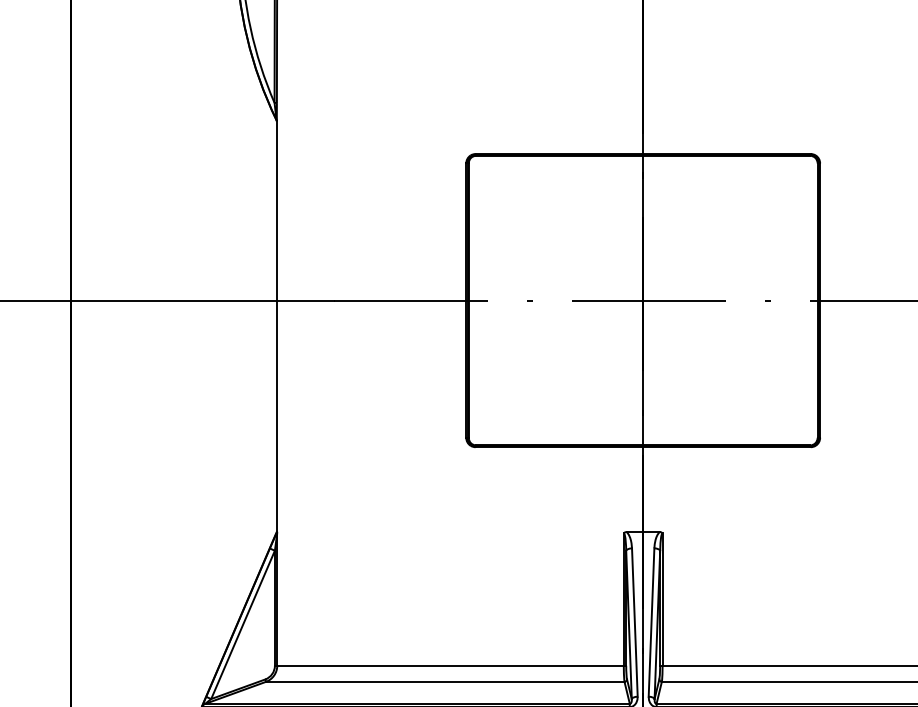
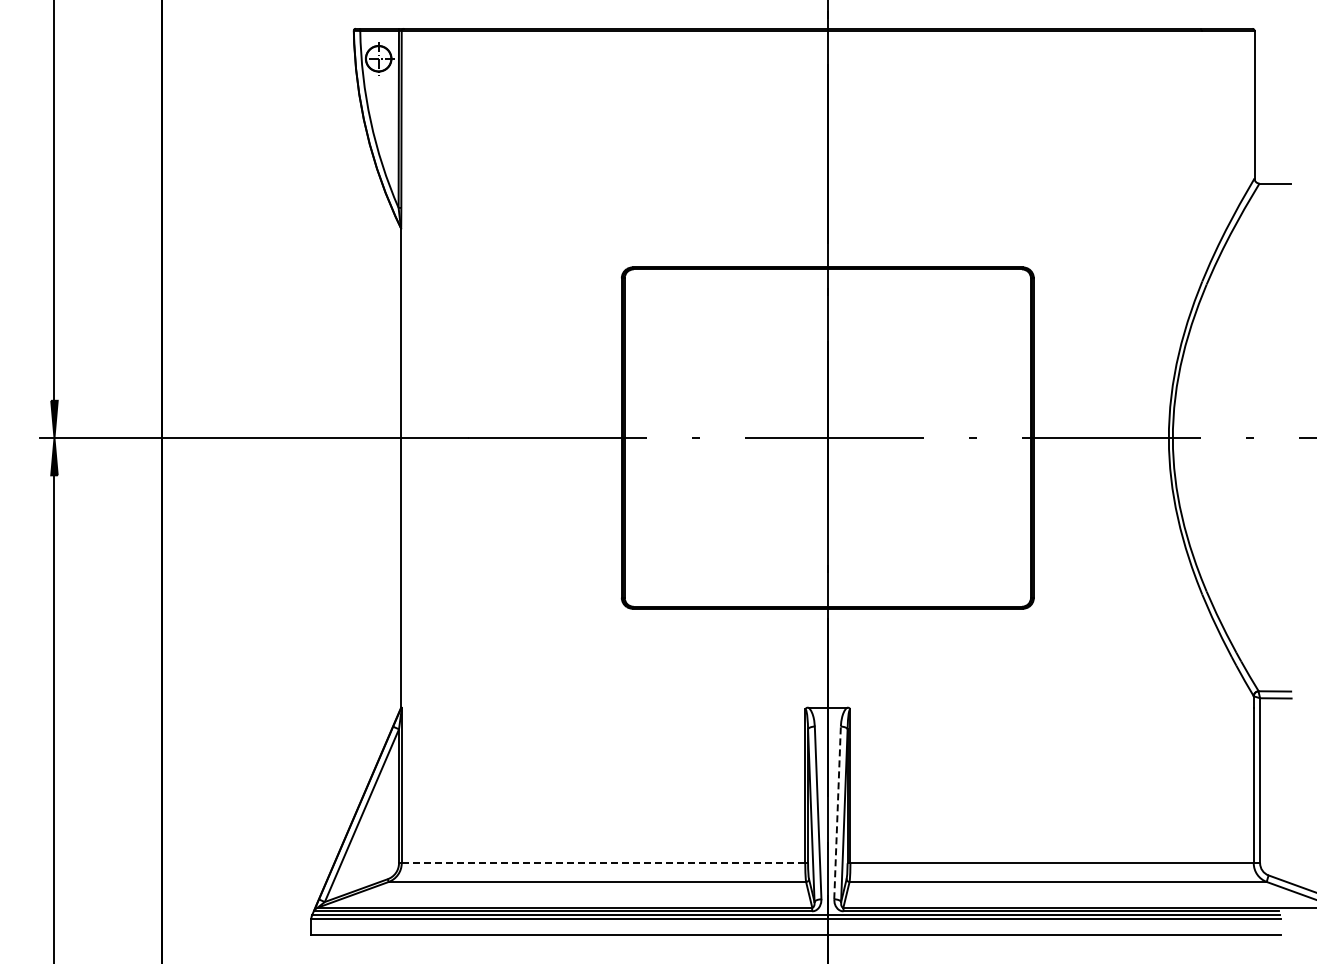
line: (651, 622) -> (837, 812), solid -> dashed
line: (450, 665) -> (603, 863), solid -> dashed

